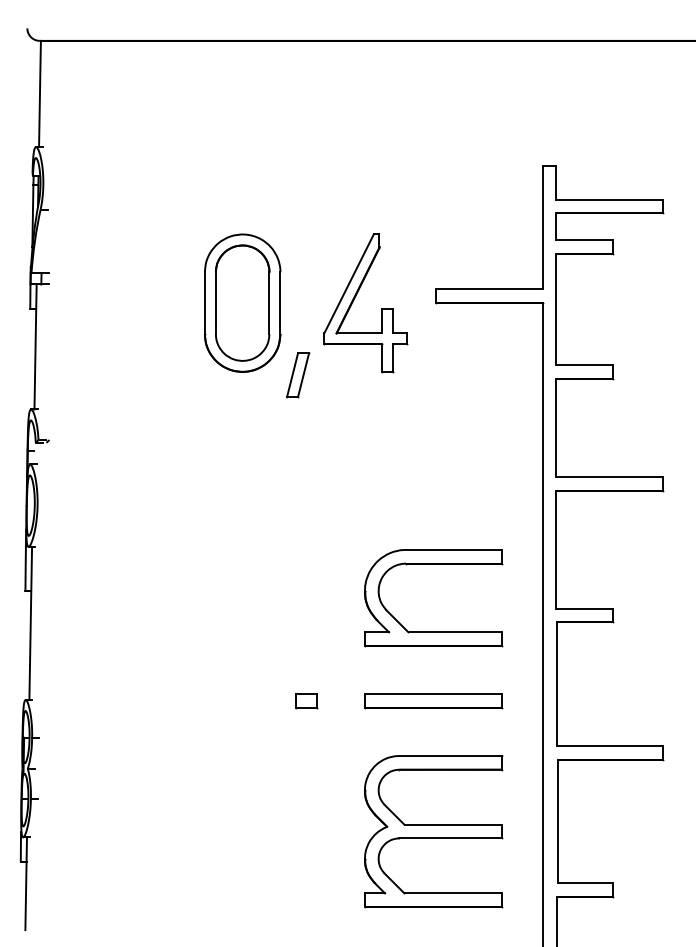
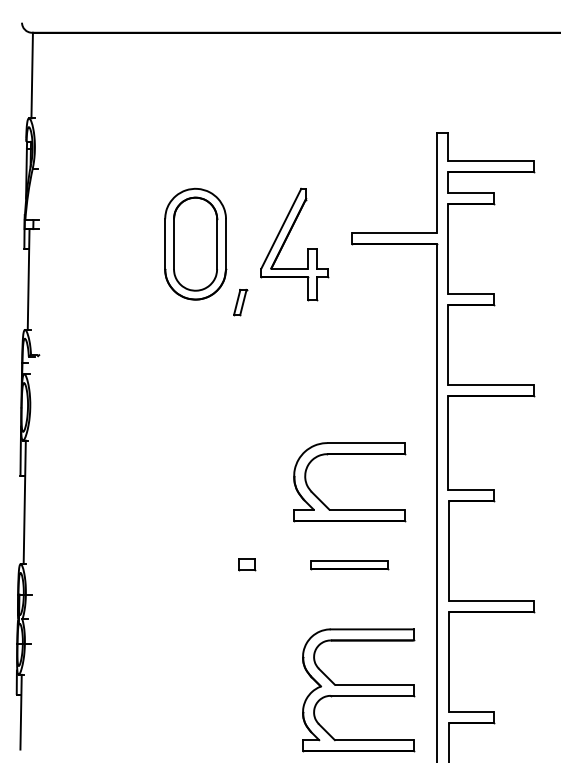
part: (298, 375) -> (240, 302), size x0.7
part: (433, 701) -> (349, 565), size x0.7
part: (433, 831) -> (358, 690), moved

